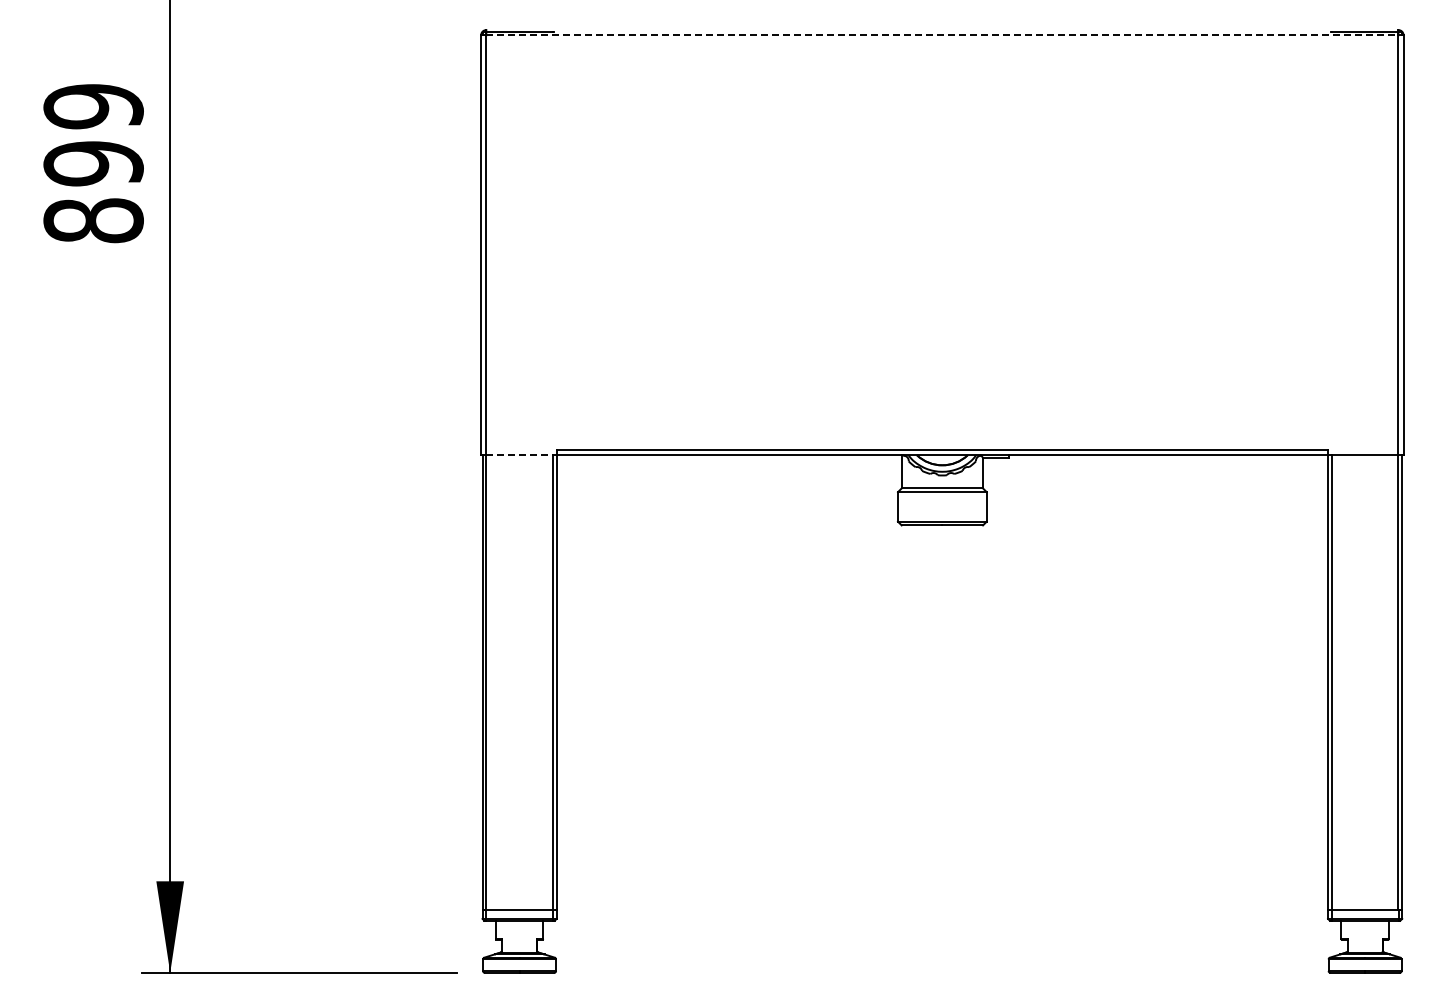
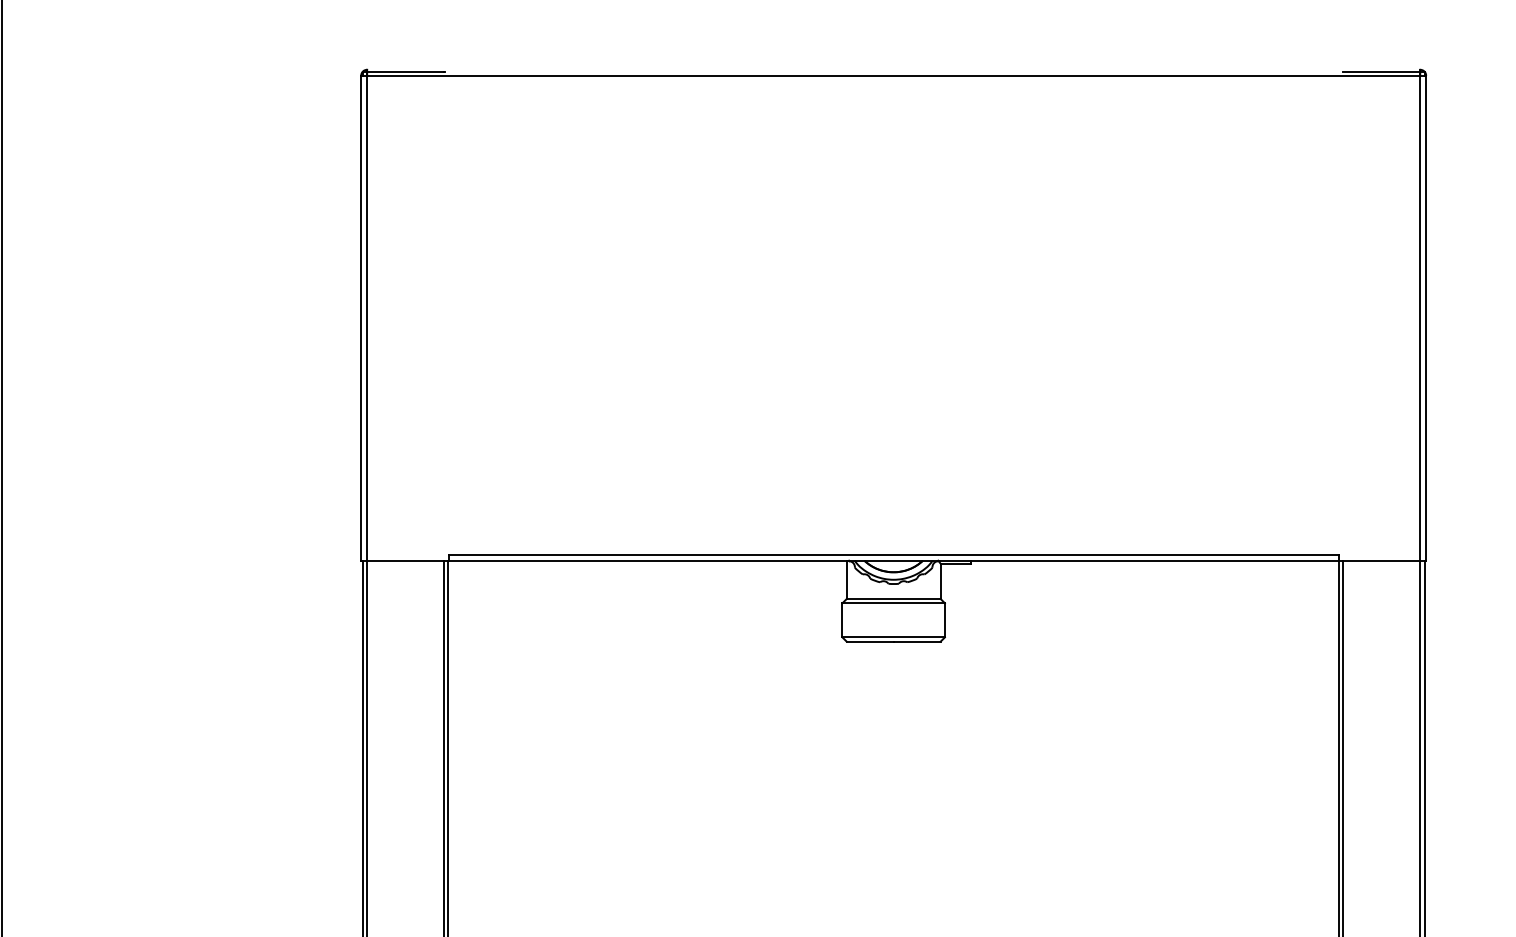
line: (942, 35) -> (893, 76), dashed -> solid
line: (522, 455) -> (408, 560), dashed -> solid

